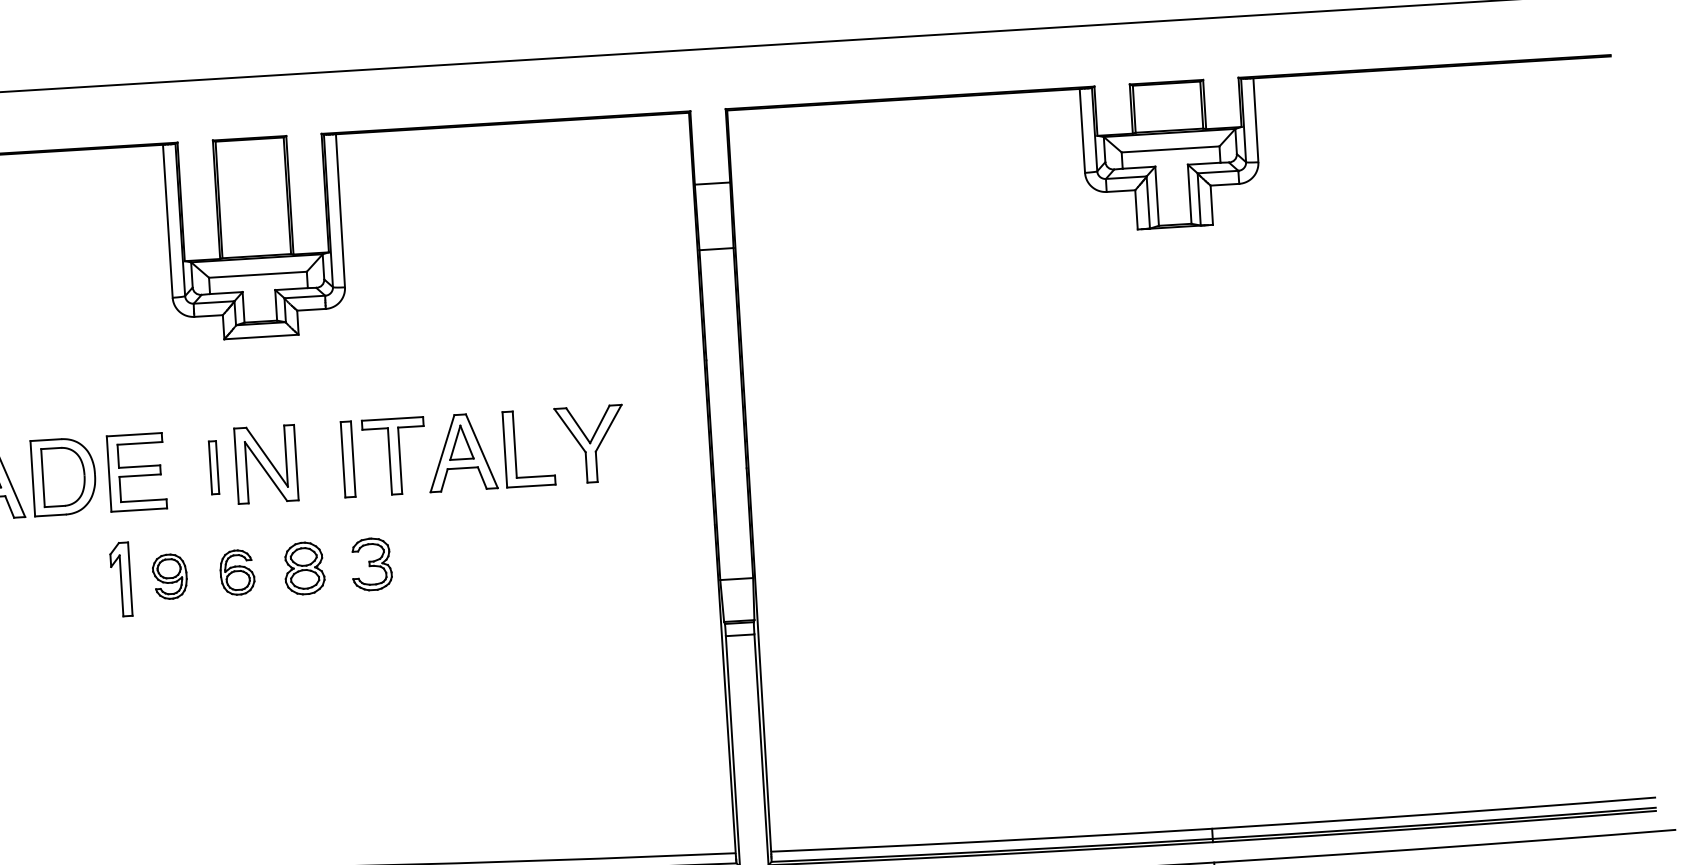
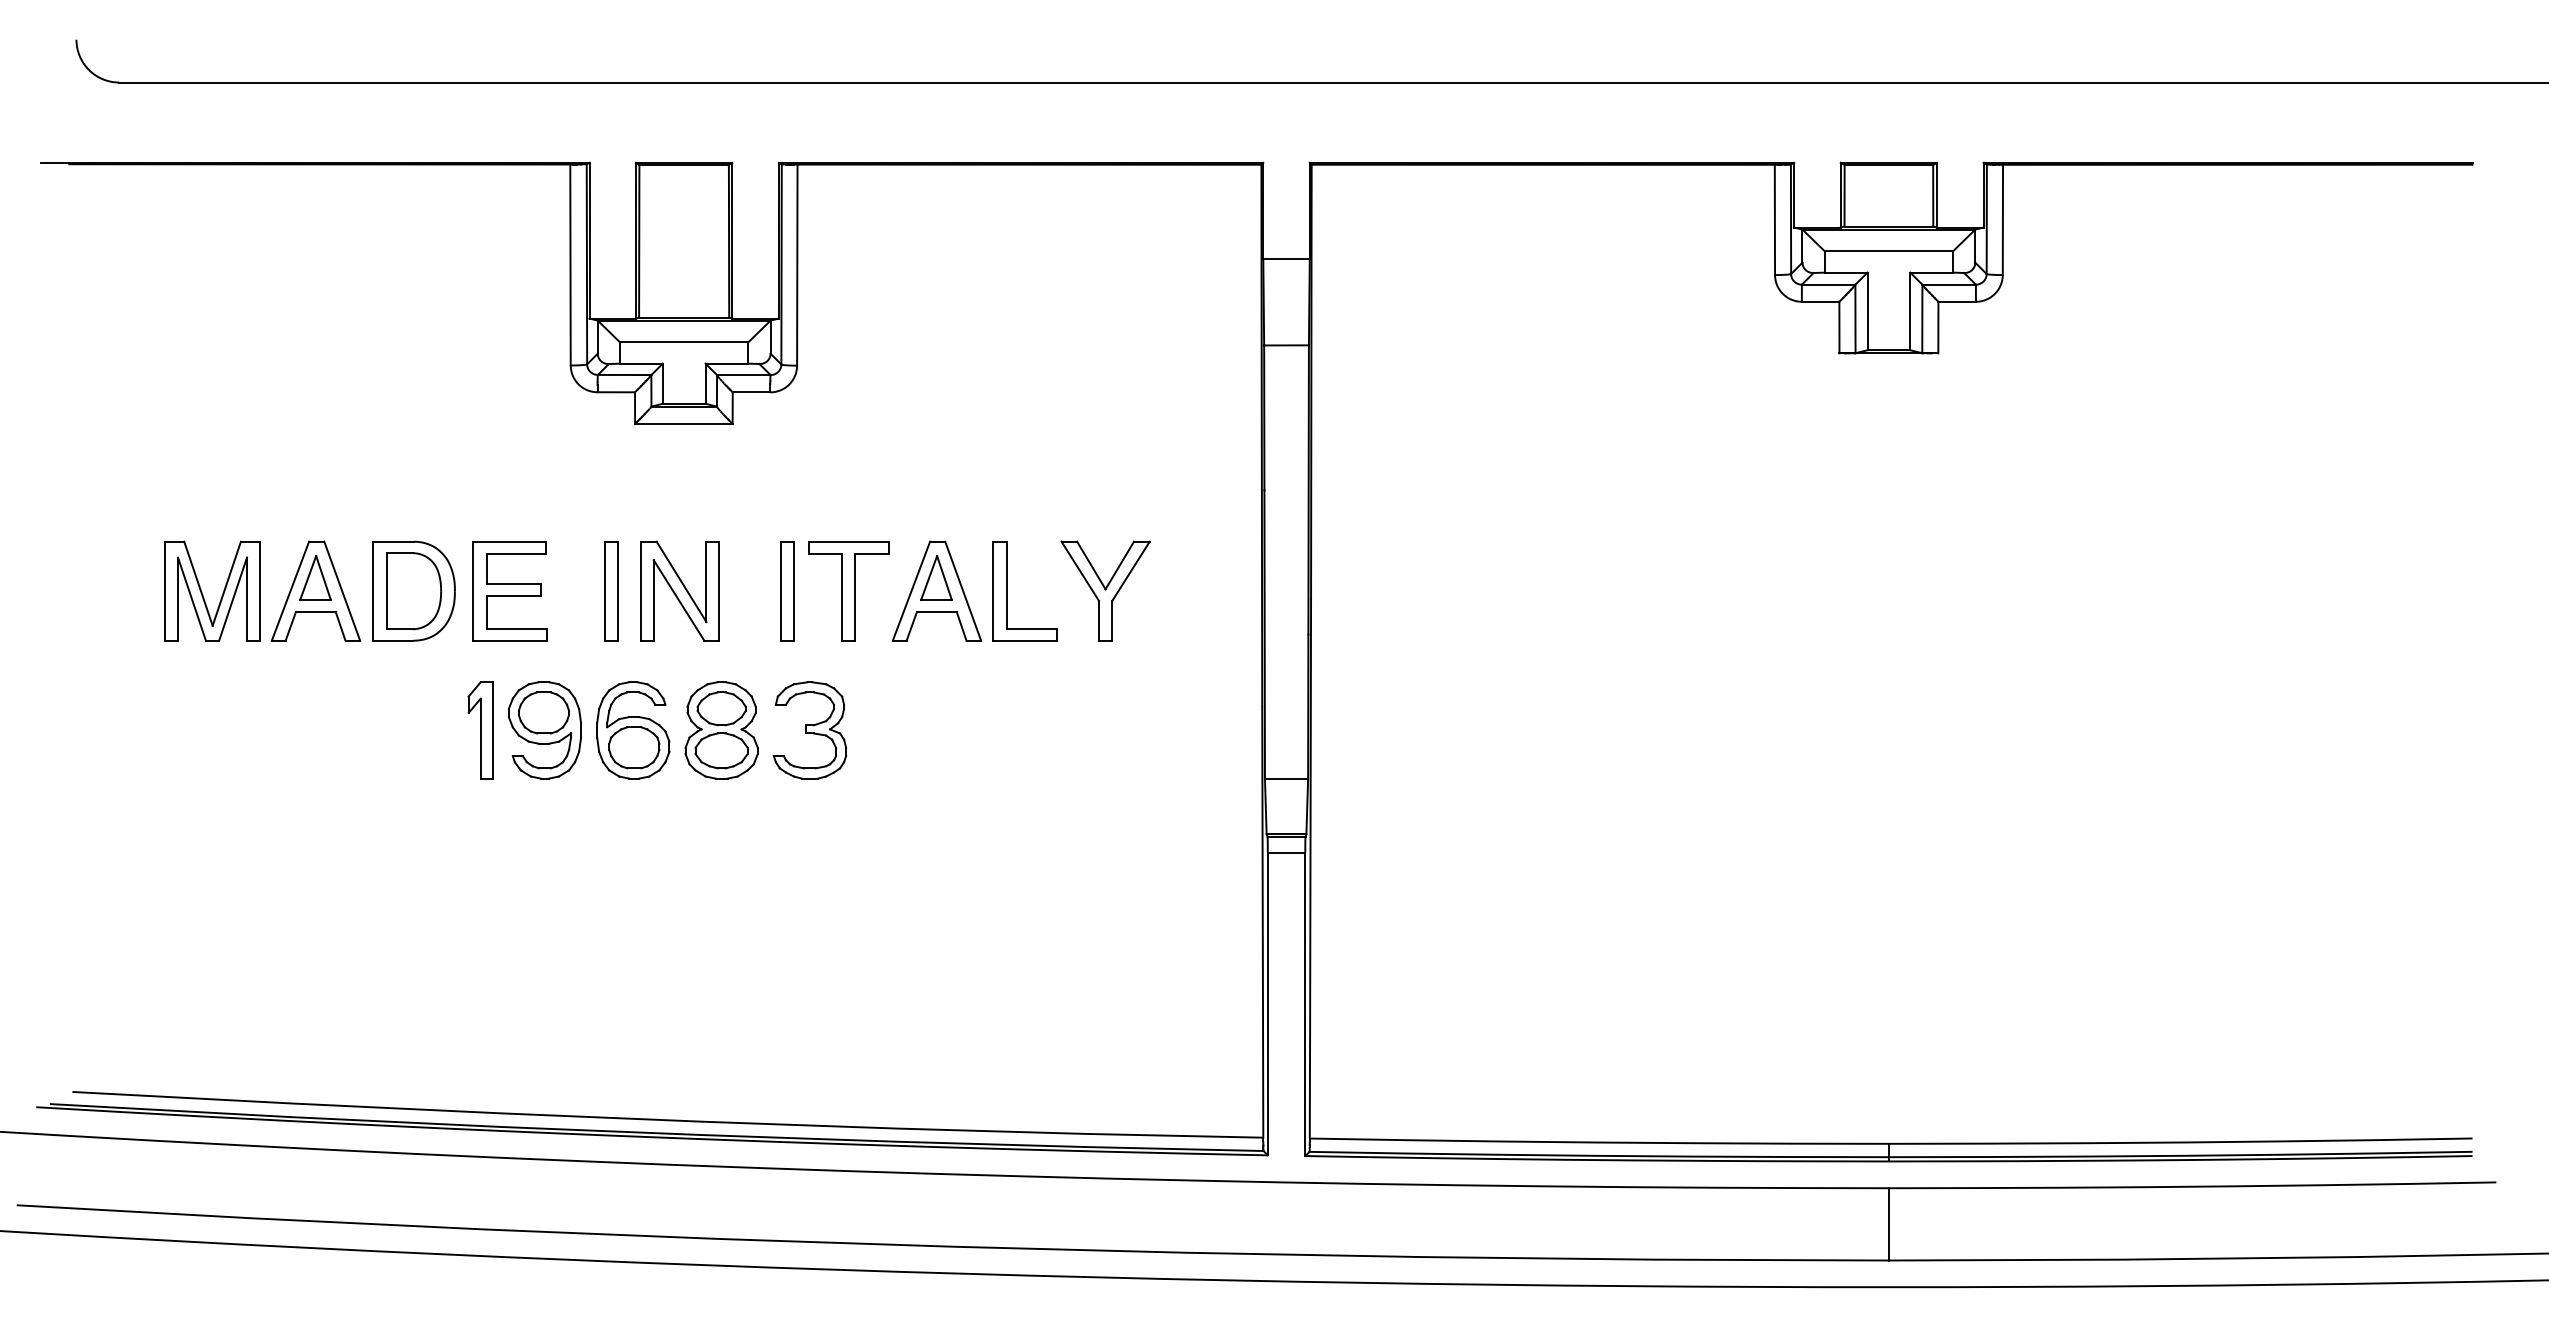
part: (214, 467) -> (611, 591), size x1.43
part: (371, 564) -> (809, 730), size x1.43
part: (304, 568) -> (721, 730), size x1.43
part: (237, 572) -> (633, 730), size x1.67
part: (169, 576) -> (544, 730), size x1.67

